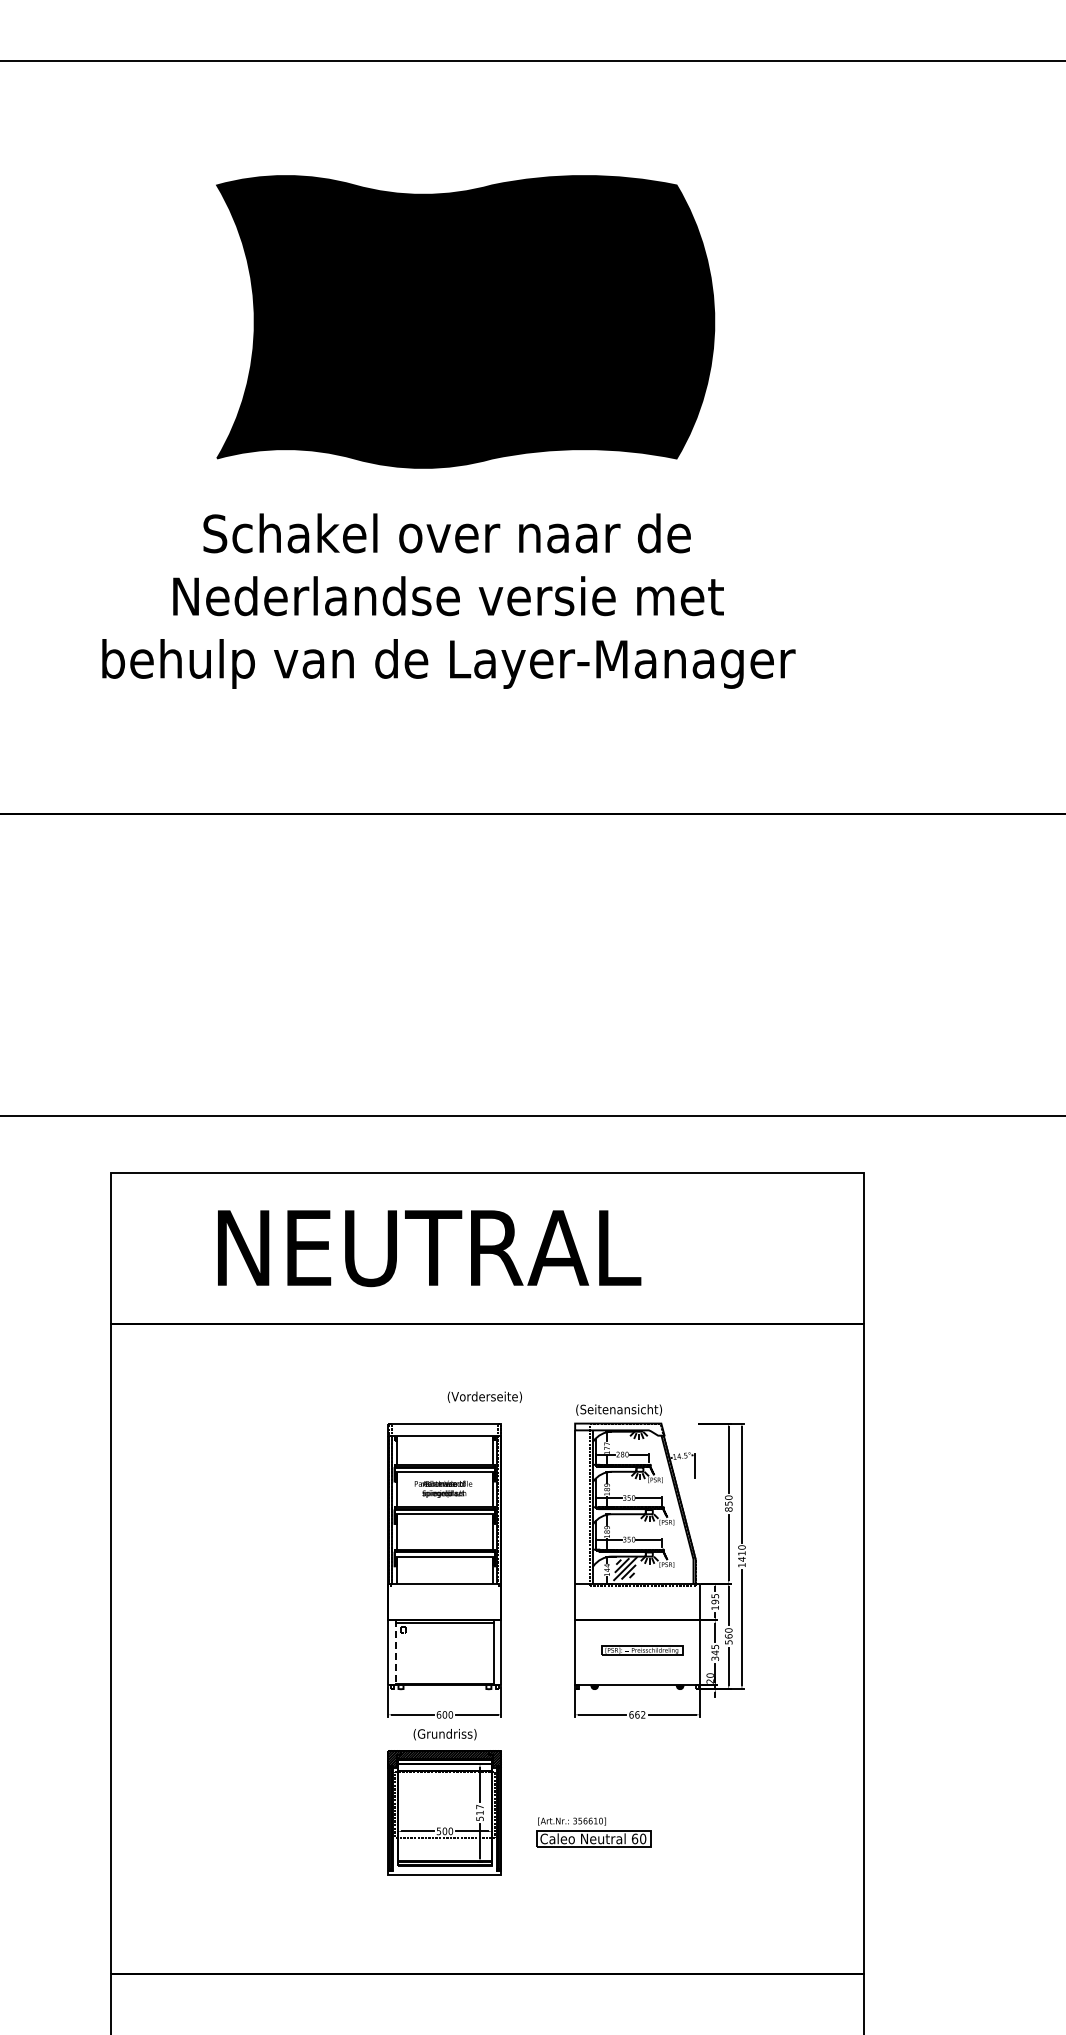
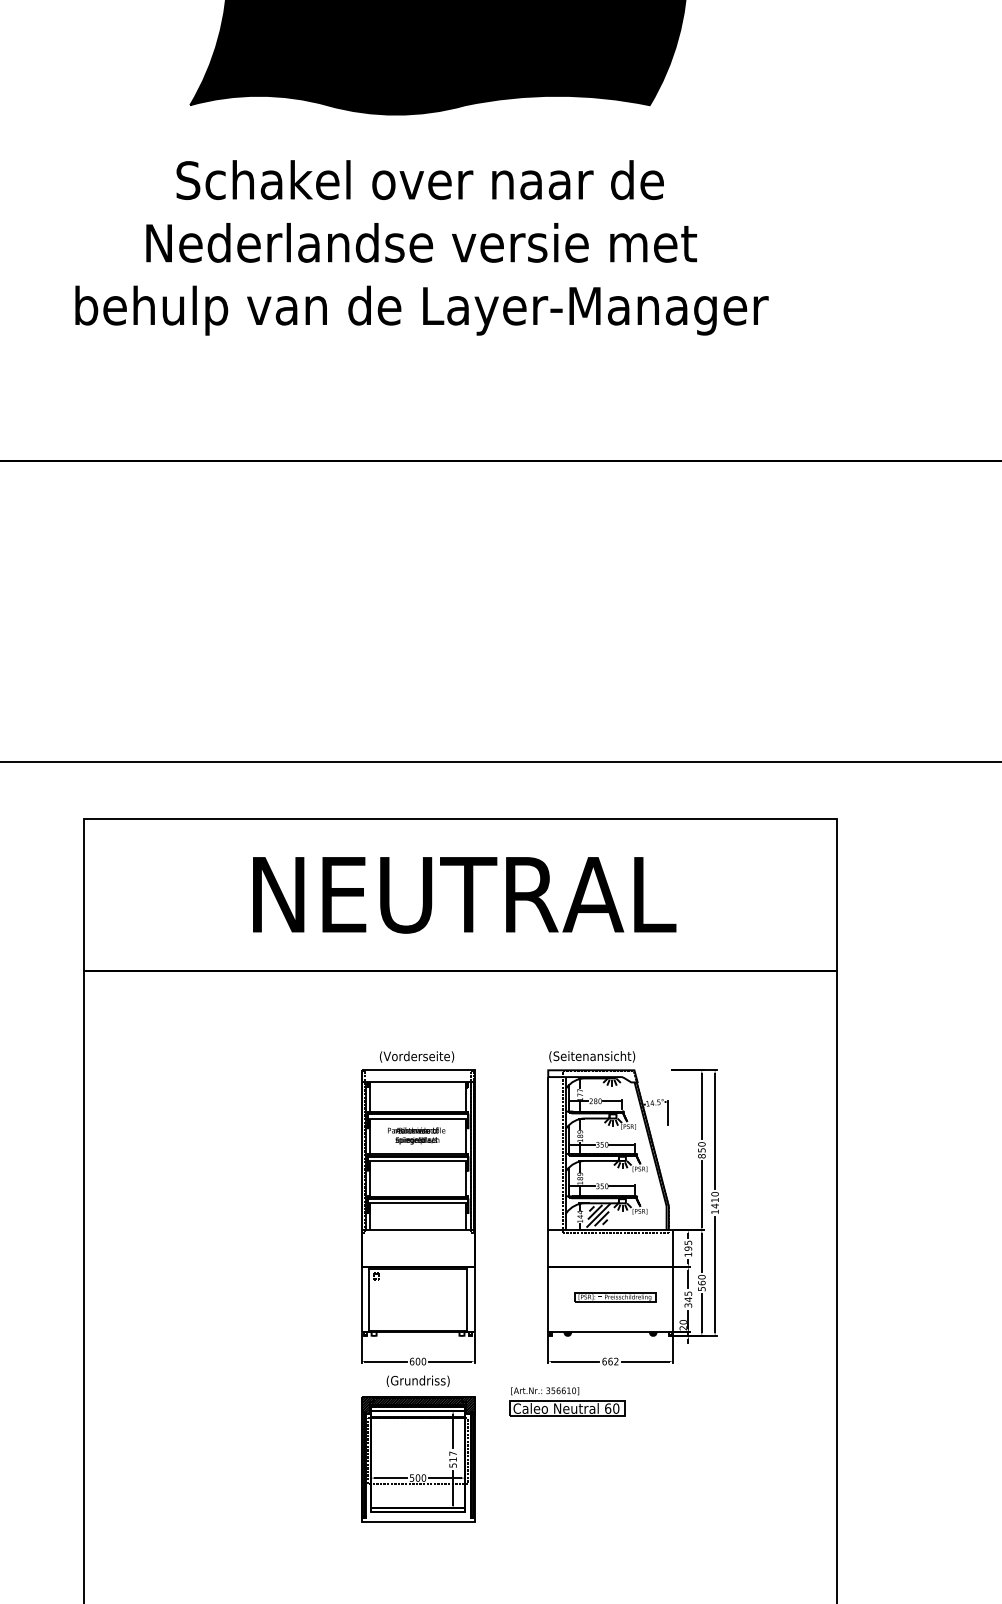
text: (429, 1248) -> (464, 895), moved
text: (484, 1396) -> (416, 1056), moved
line: (396, 1653) -> (369, 1300), dashed -> solid
part: (593, 1832) -> (566, 1402), moved

